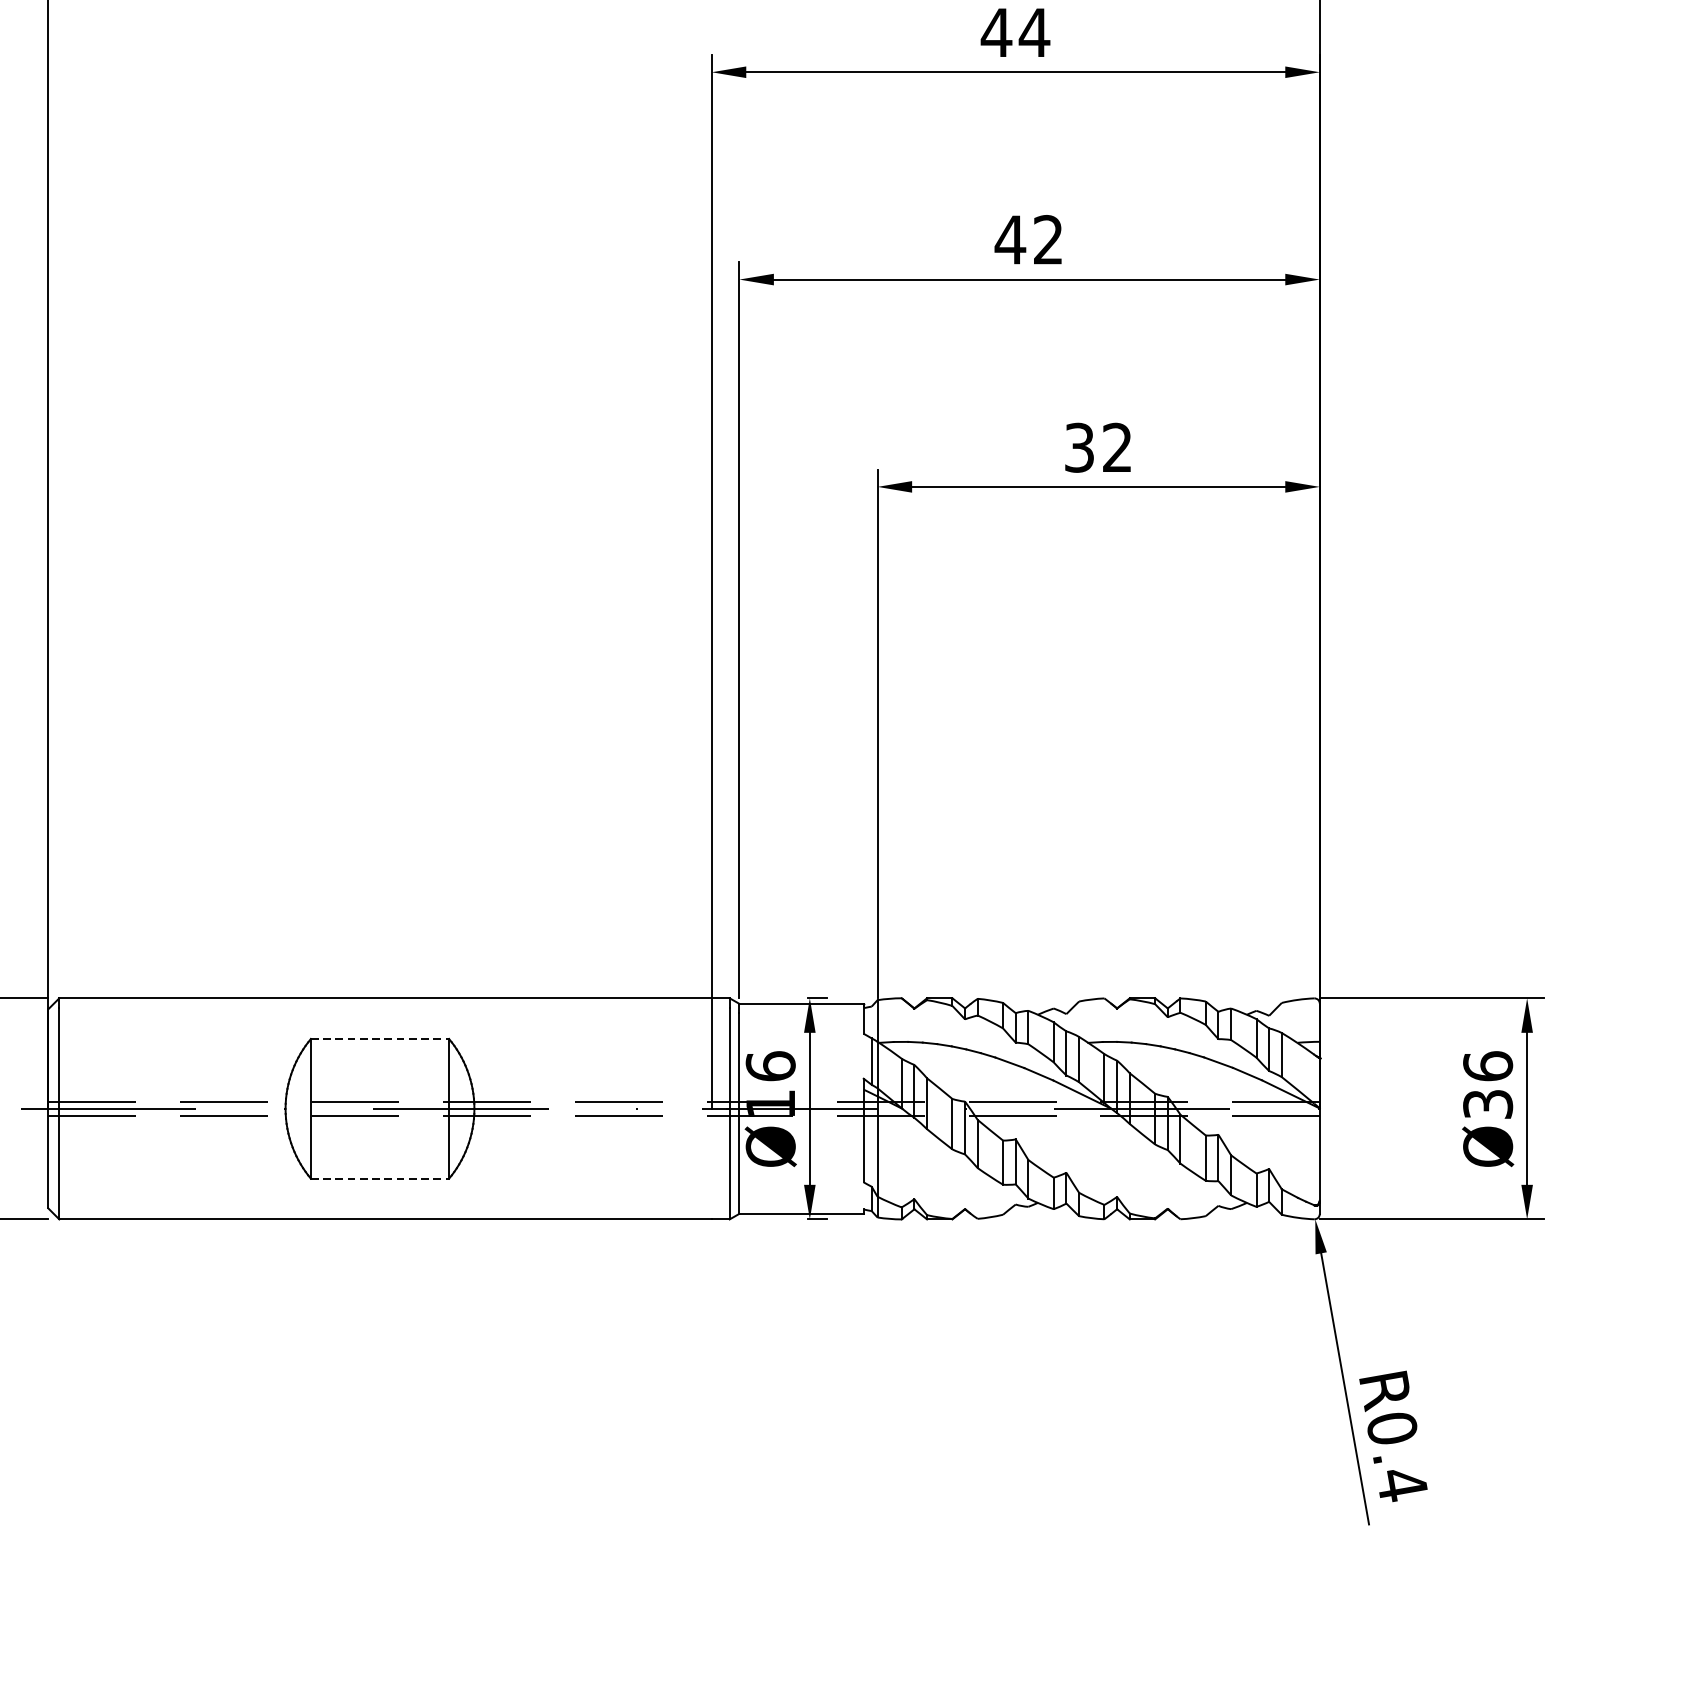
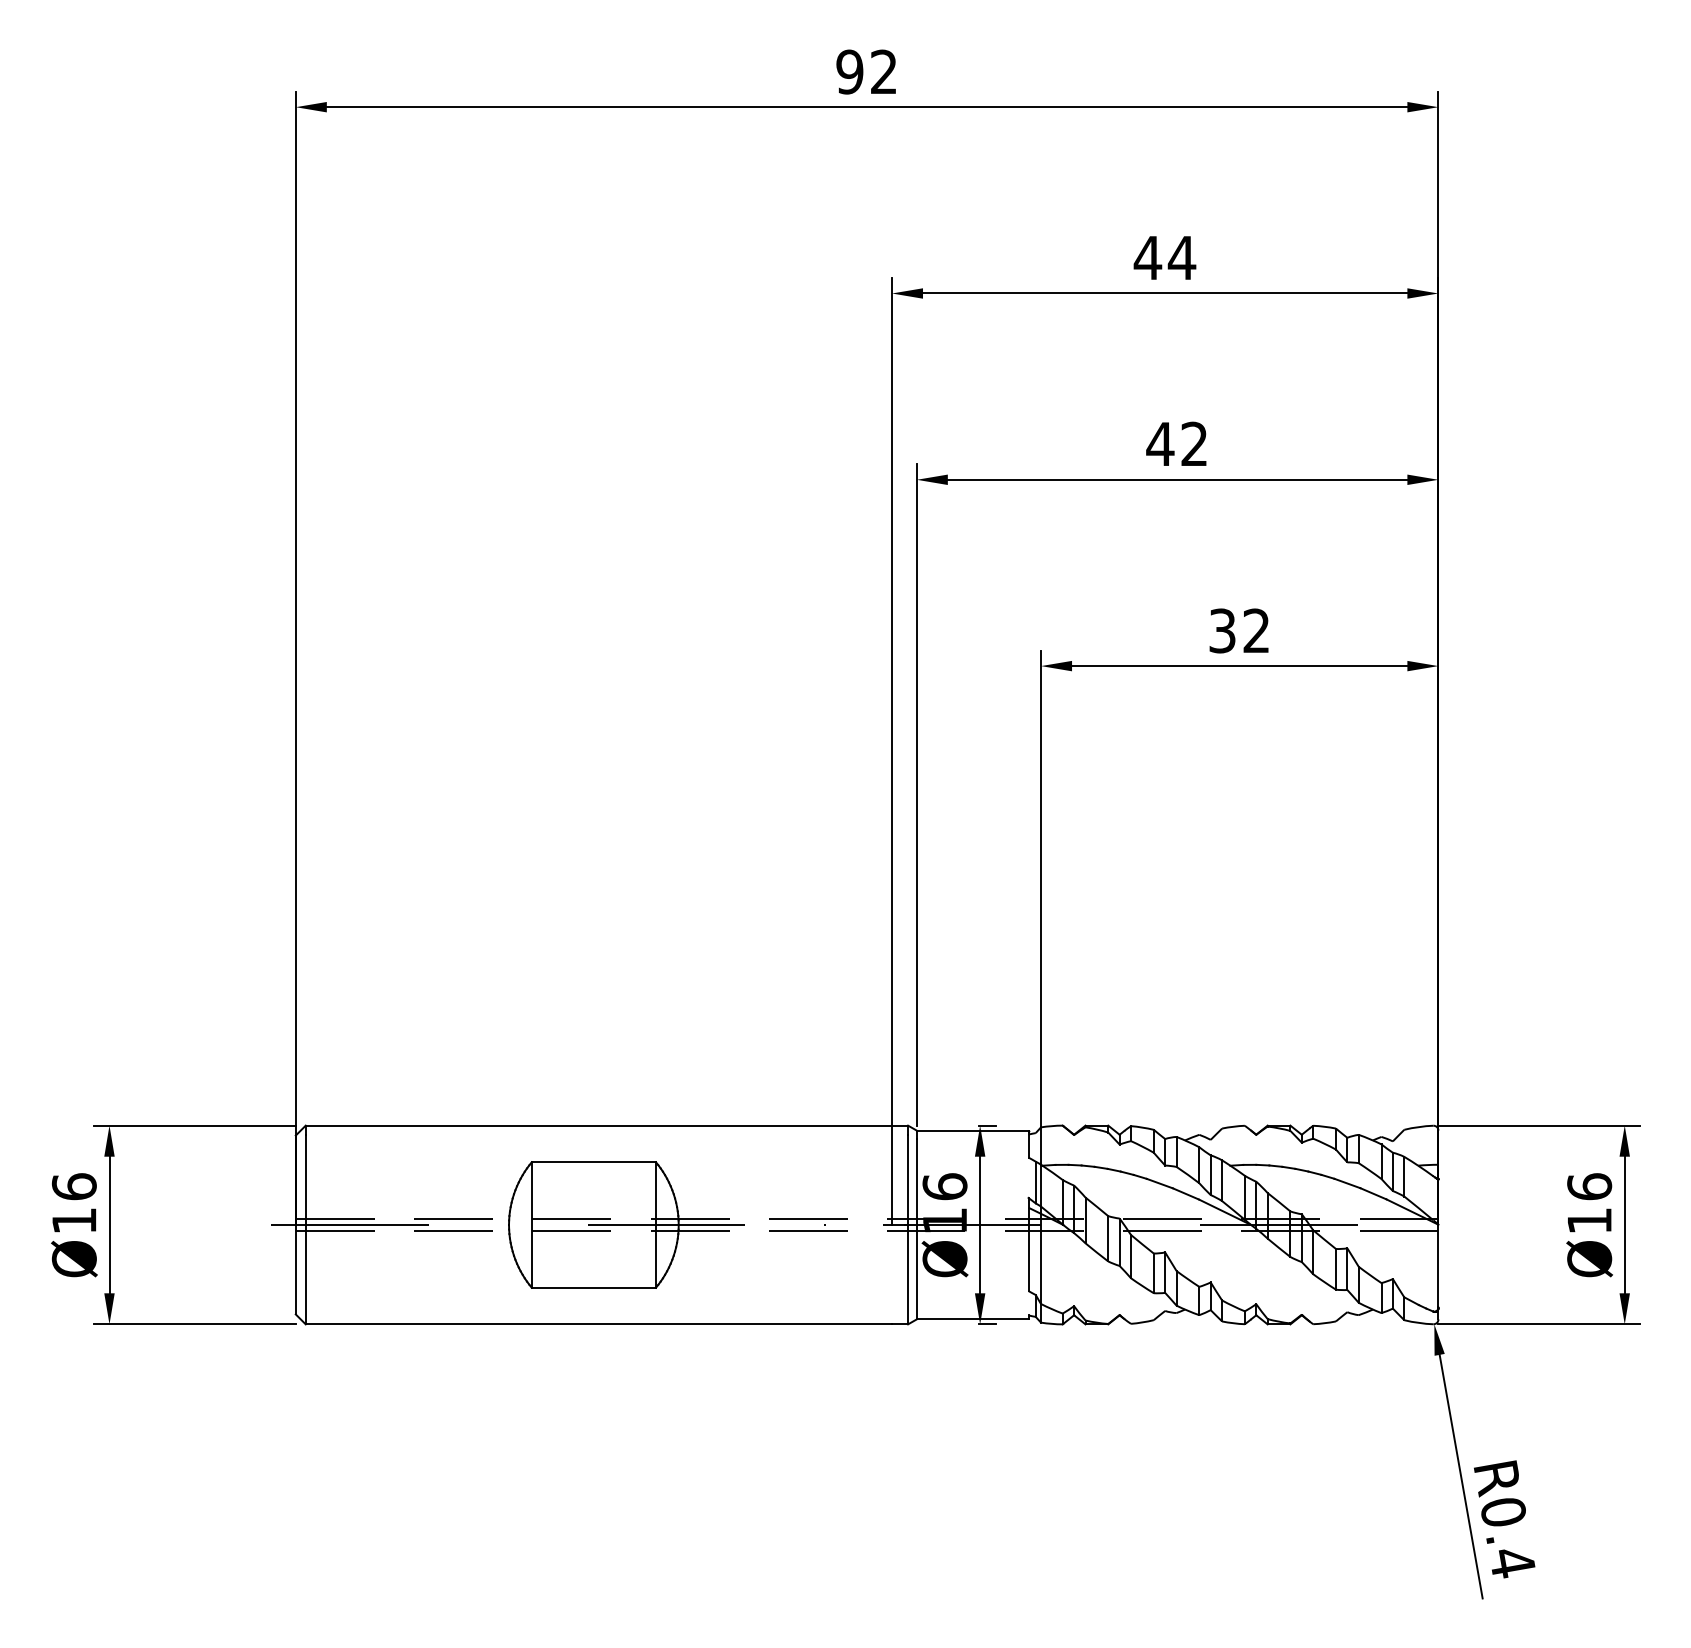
line: (380, 1039) -> (594, 1162), dashed -> solid
text: (1487, 1103) -> (1589, 1220), Ø36 -> Ø16
line: (380, 1178) -> (594, 1287), dashed -> solid

